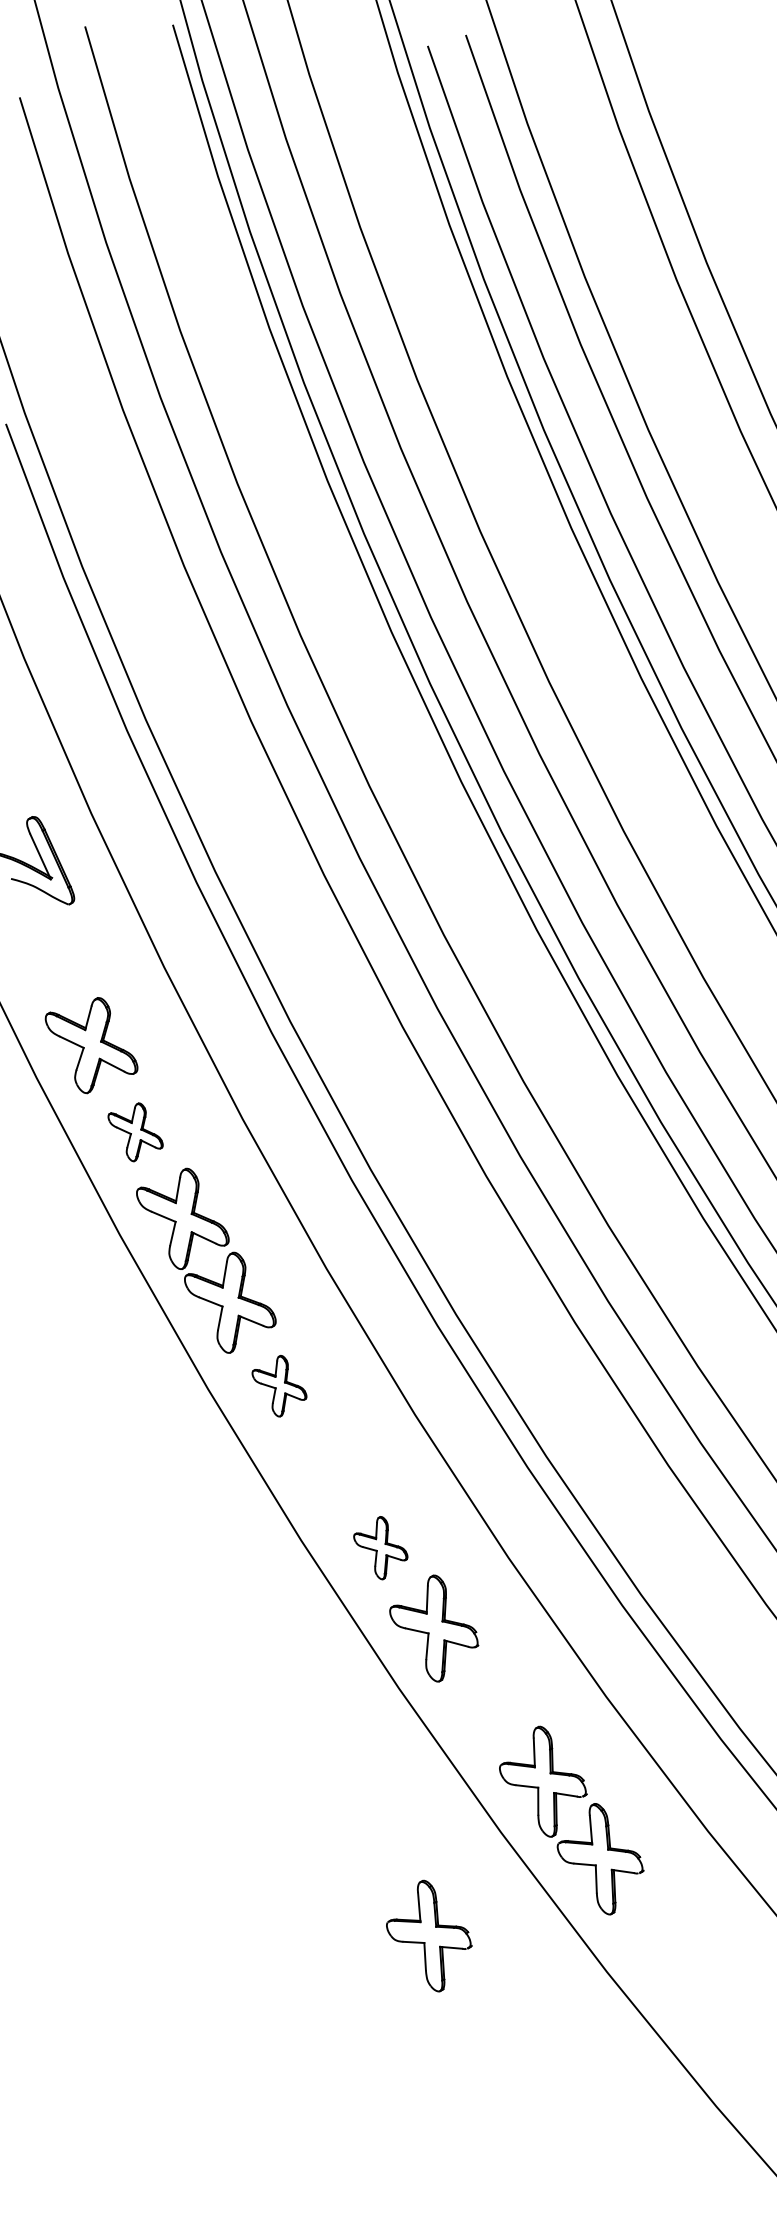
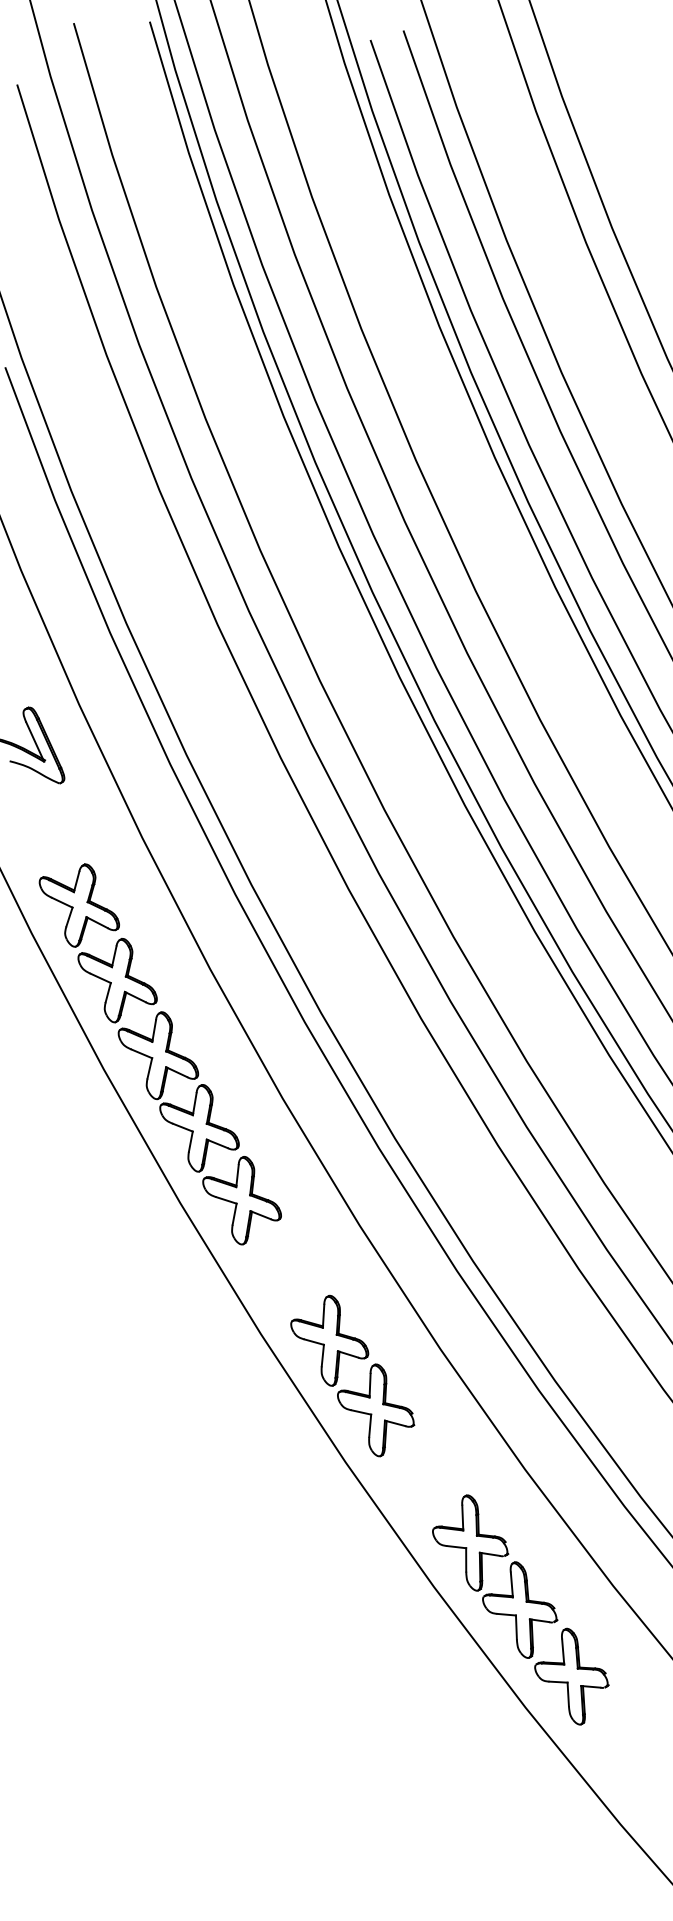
part: (135, 1132) -> (117, 980), size x1.67
part: (279, 1385) -> (242, 1199), size x1.67
part: (380, 1547) -> (329, 1340), size x1.67
part: (429, 1935) -> (572, 1676), moved

